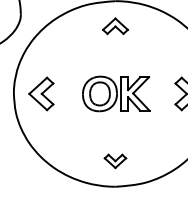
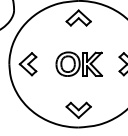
part: (115, 25) -> (78, 17), size x1.43
part: (115, 160) -> (78, 109), size x1.67

